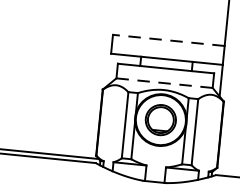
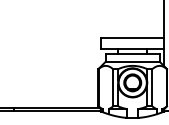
line: (168, 39) -> (132, 37), dashed -> solid
line: (166, 82) -> (133, 61), dashed -> solid

